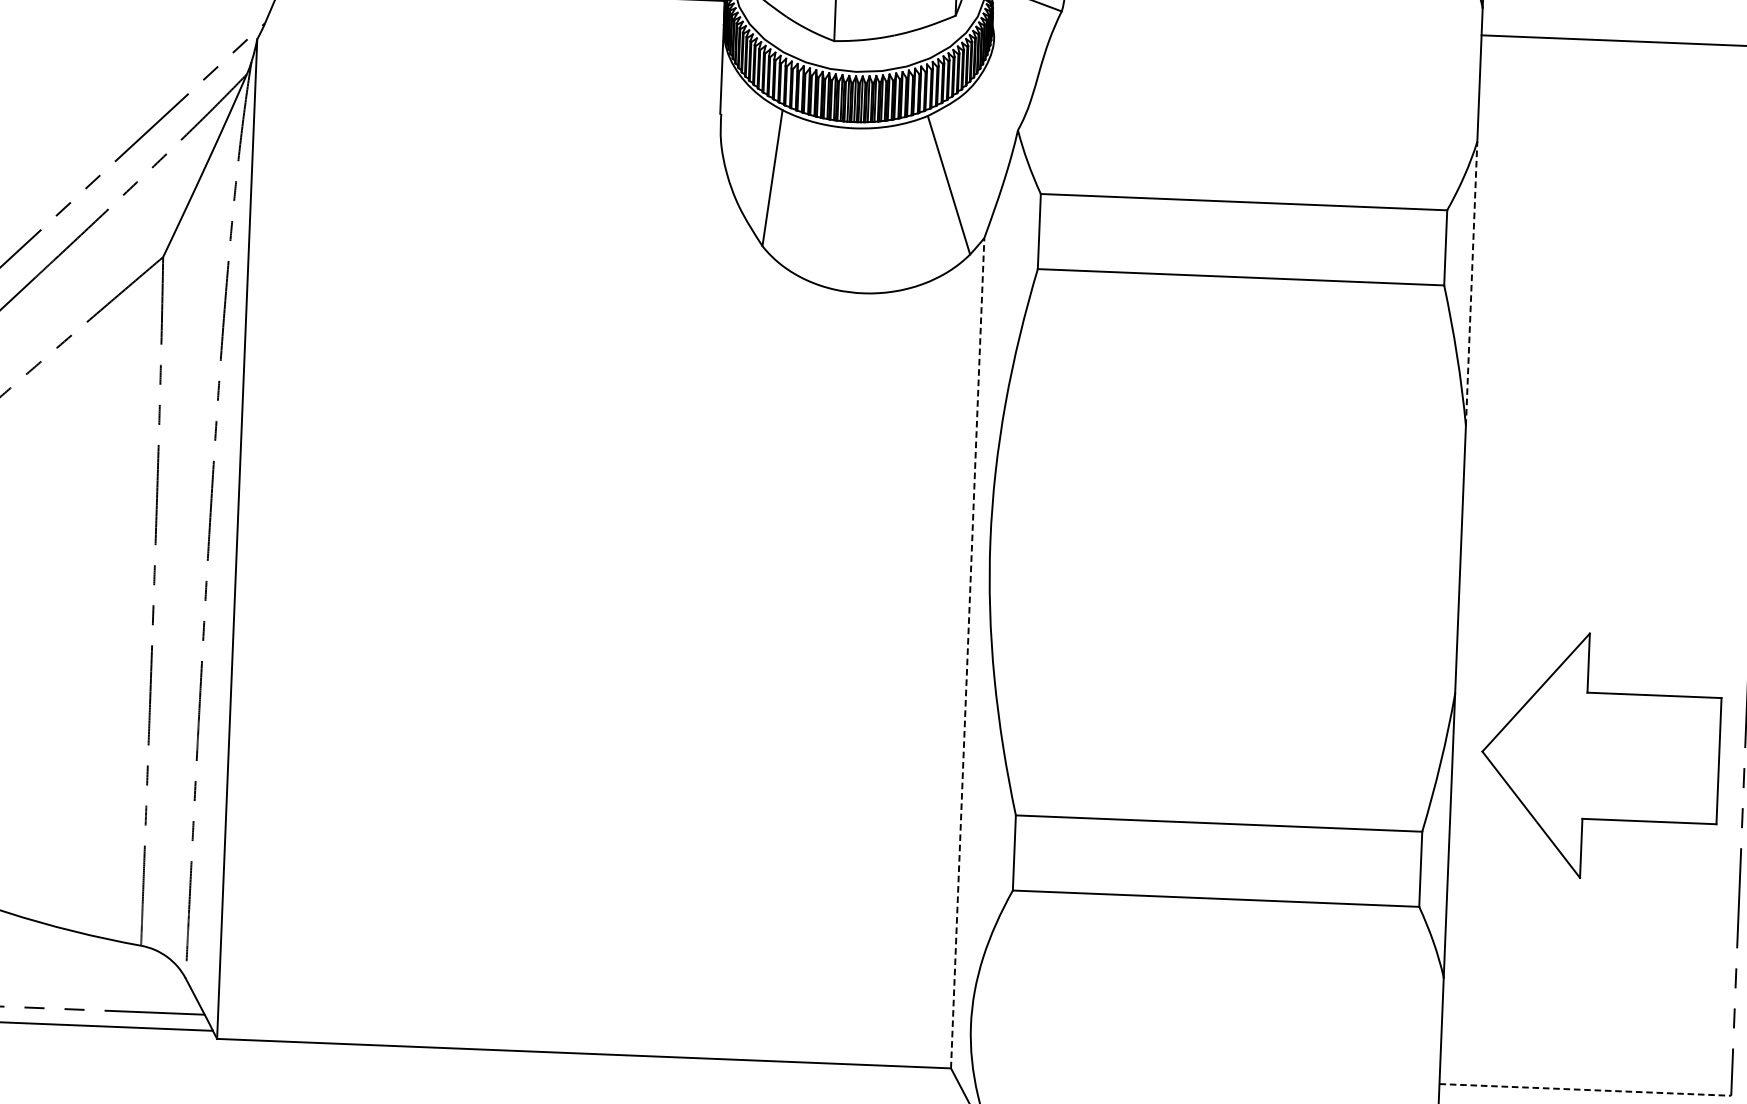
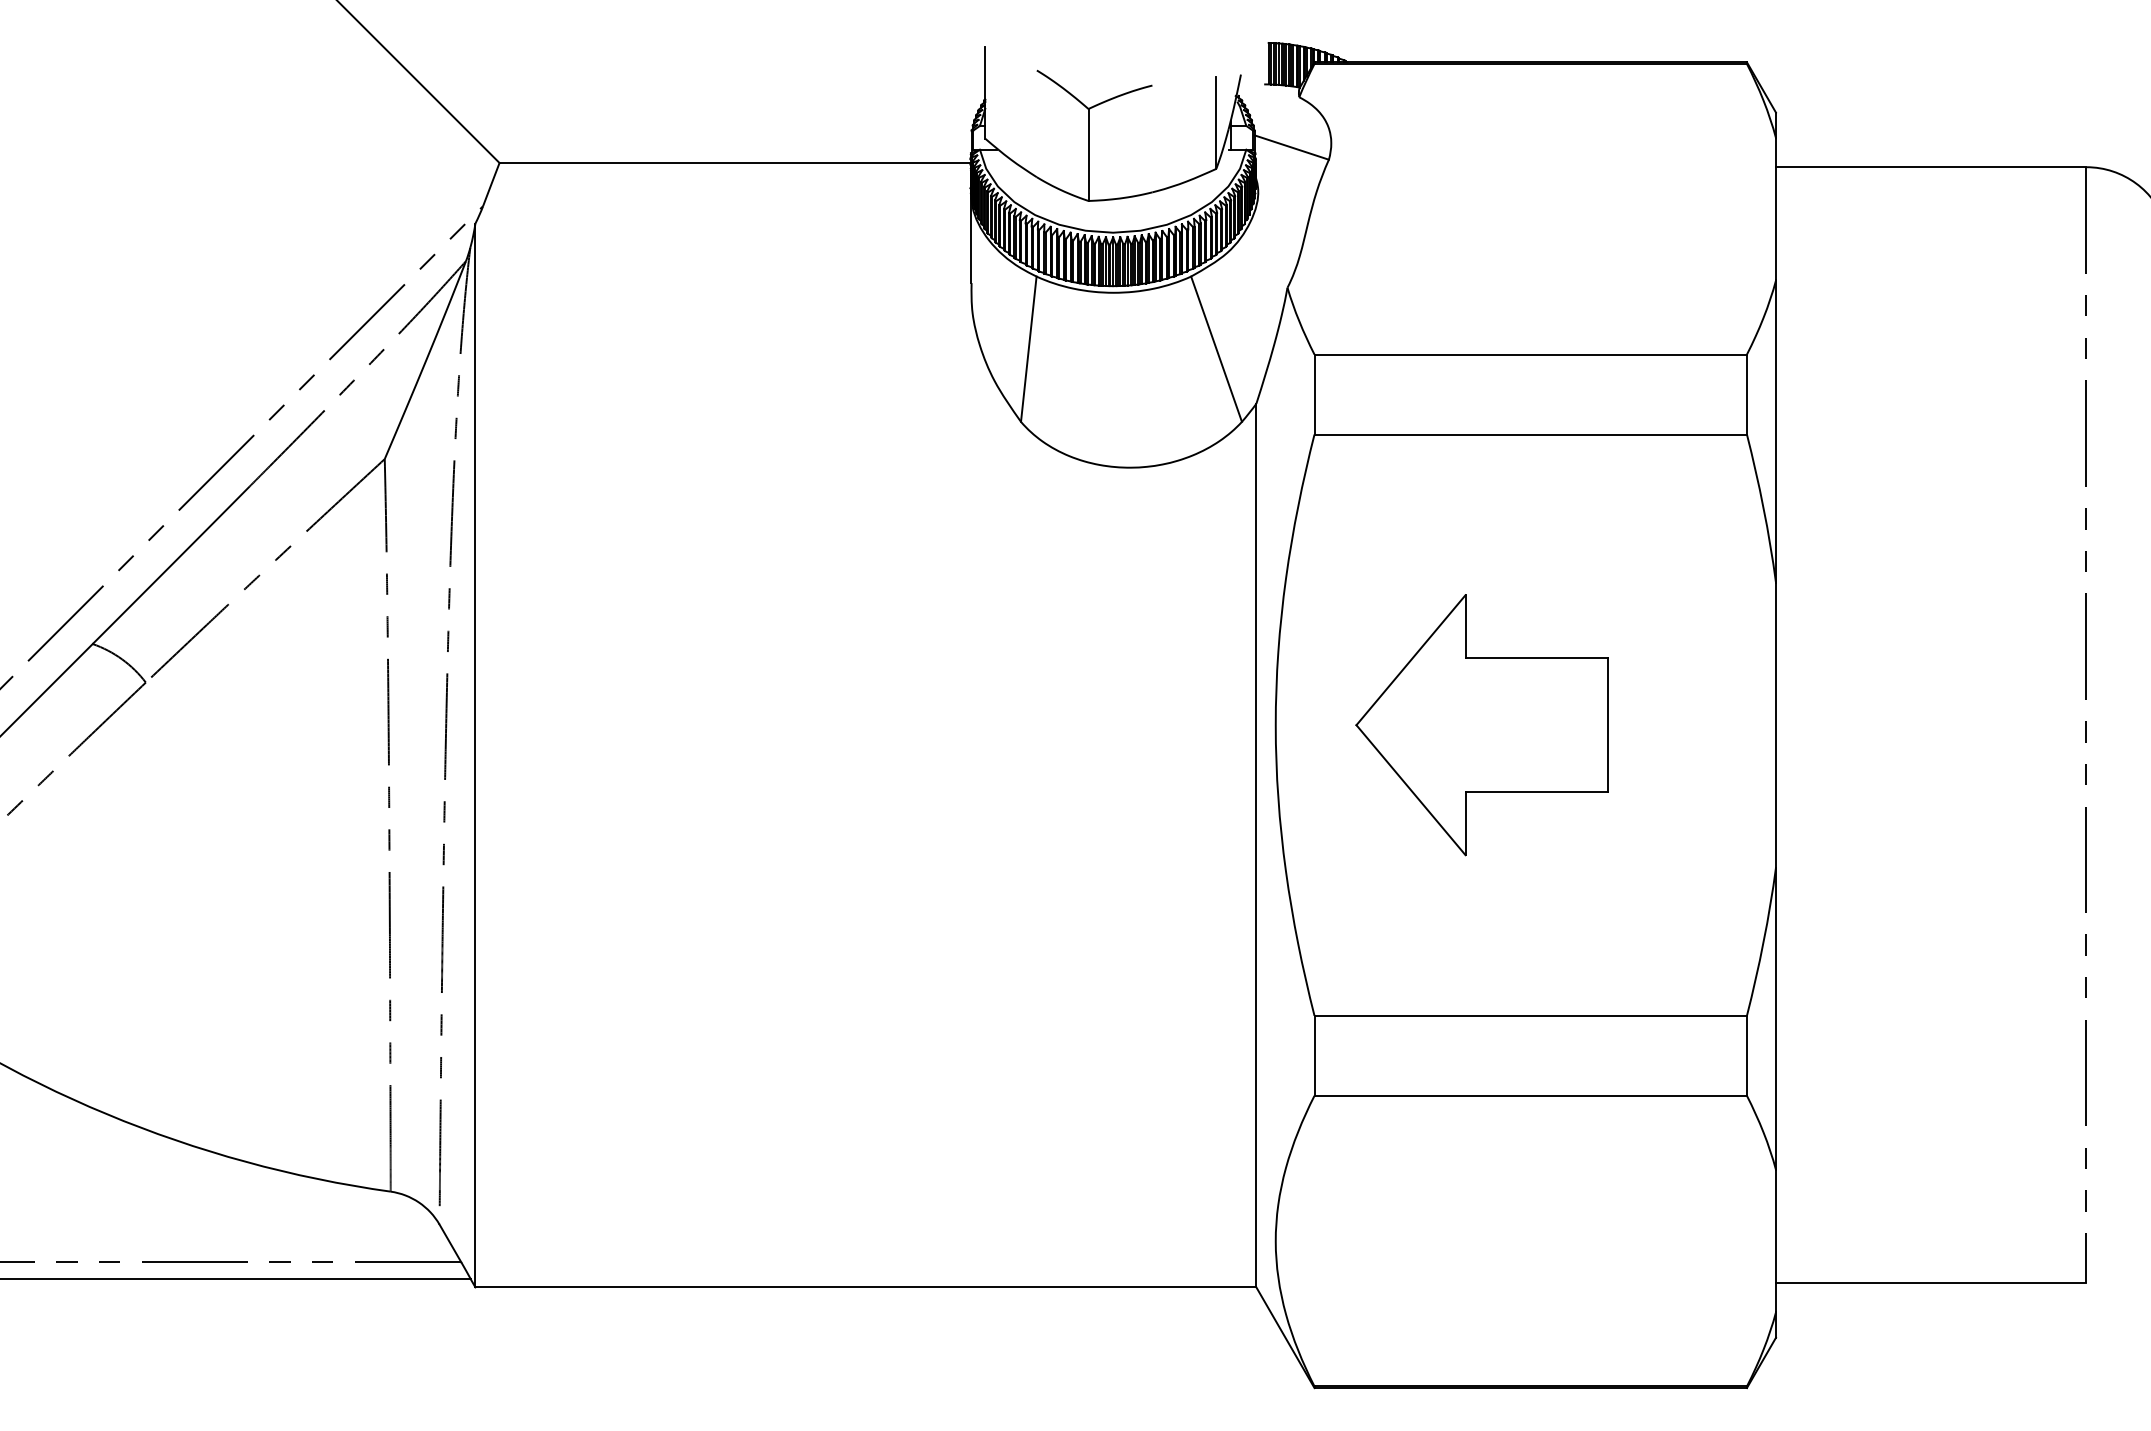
line: (1472, 283) -> (1776, 431), dashed -> solid
line: (967, 653) -> (1256, 845), dashed -> solid
part: (1599, 756) -> (1481, 725), moved
line: (1585, 1090) -> (1931, 1283), dashed -> solid

